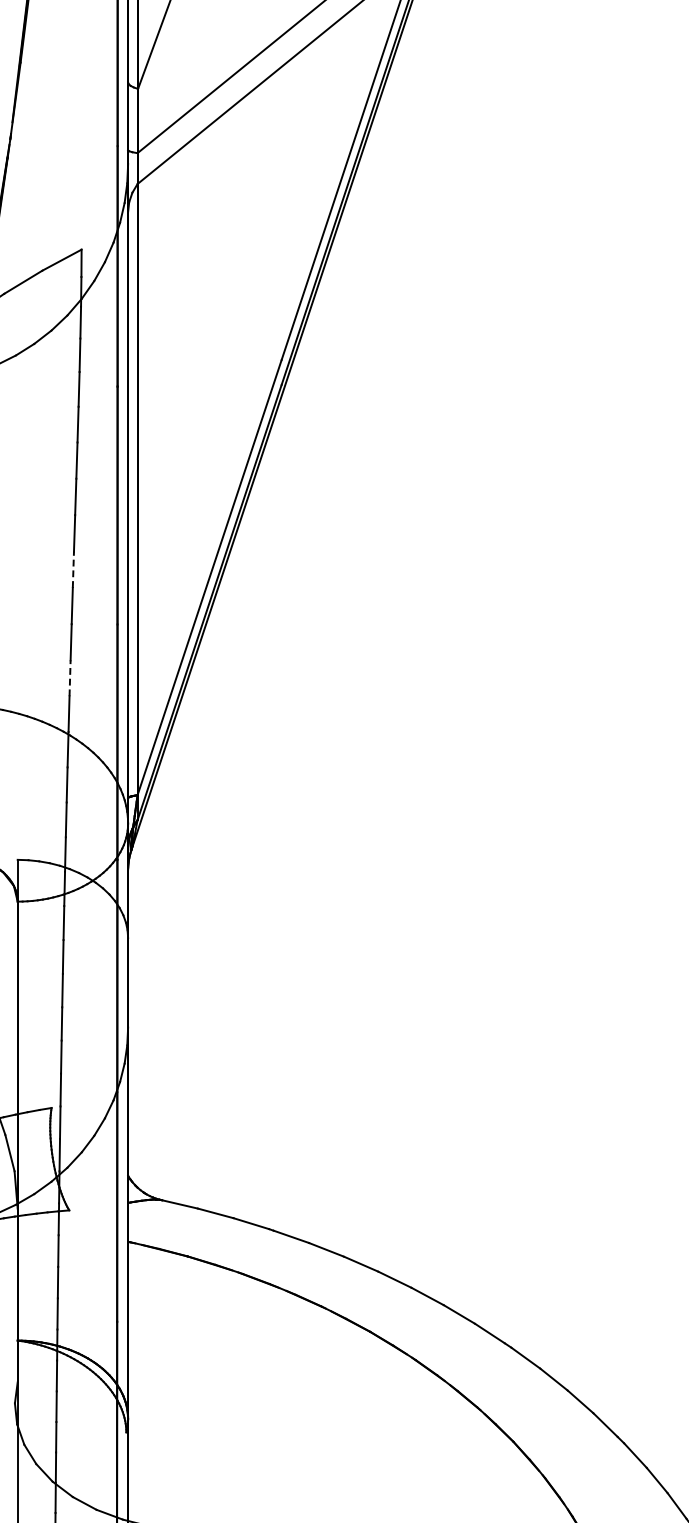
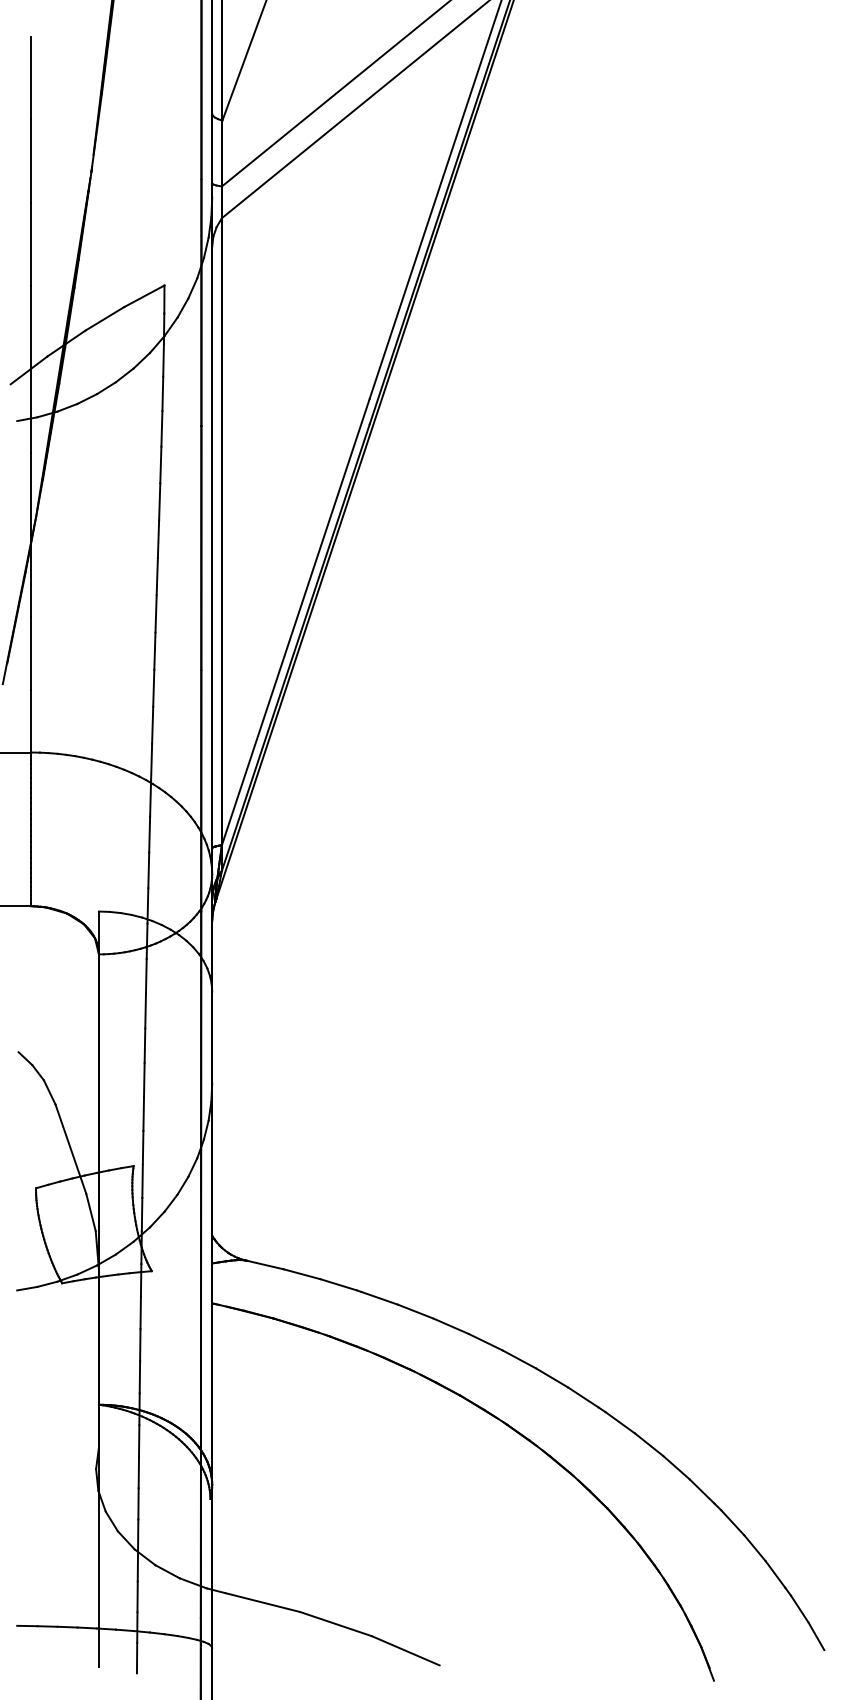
line: (73, 569) -> (156, 613), dashed -> solid
line: (69, 677) -> (152, 724), dashed -> solid

